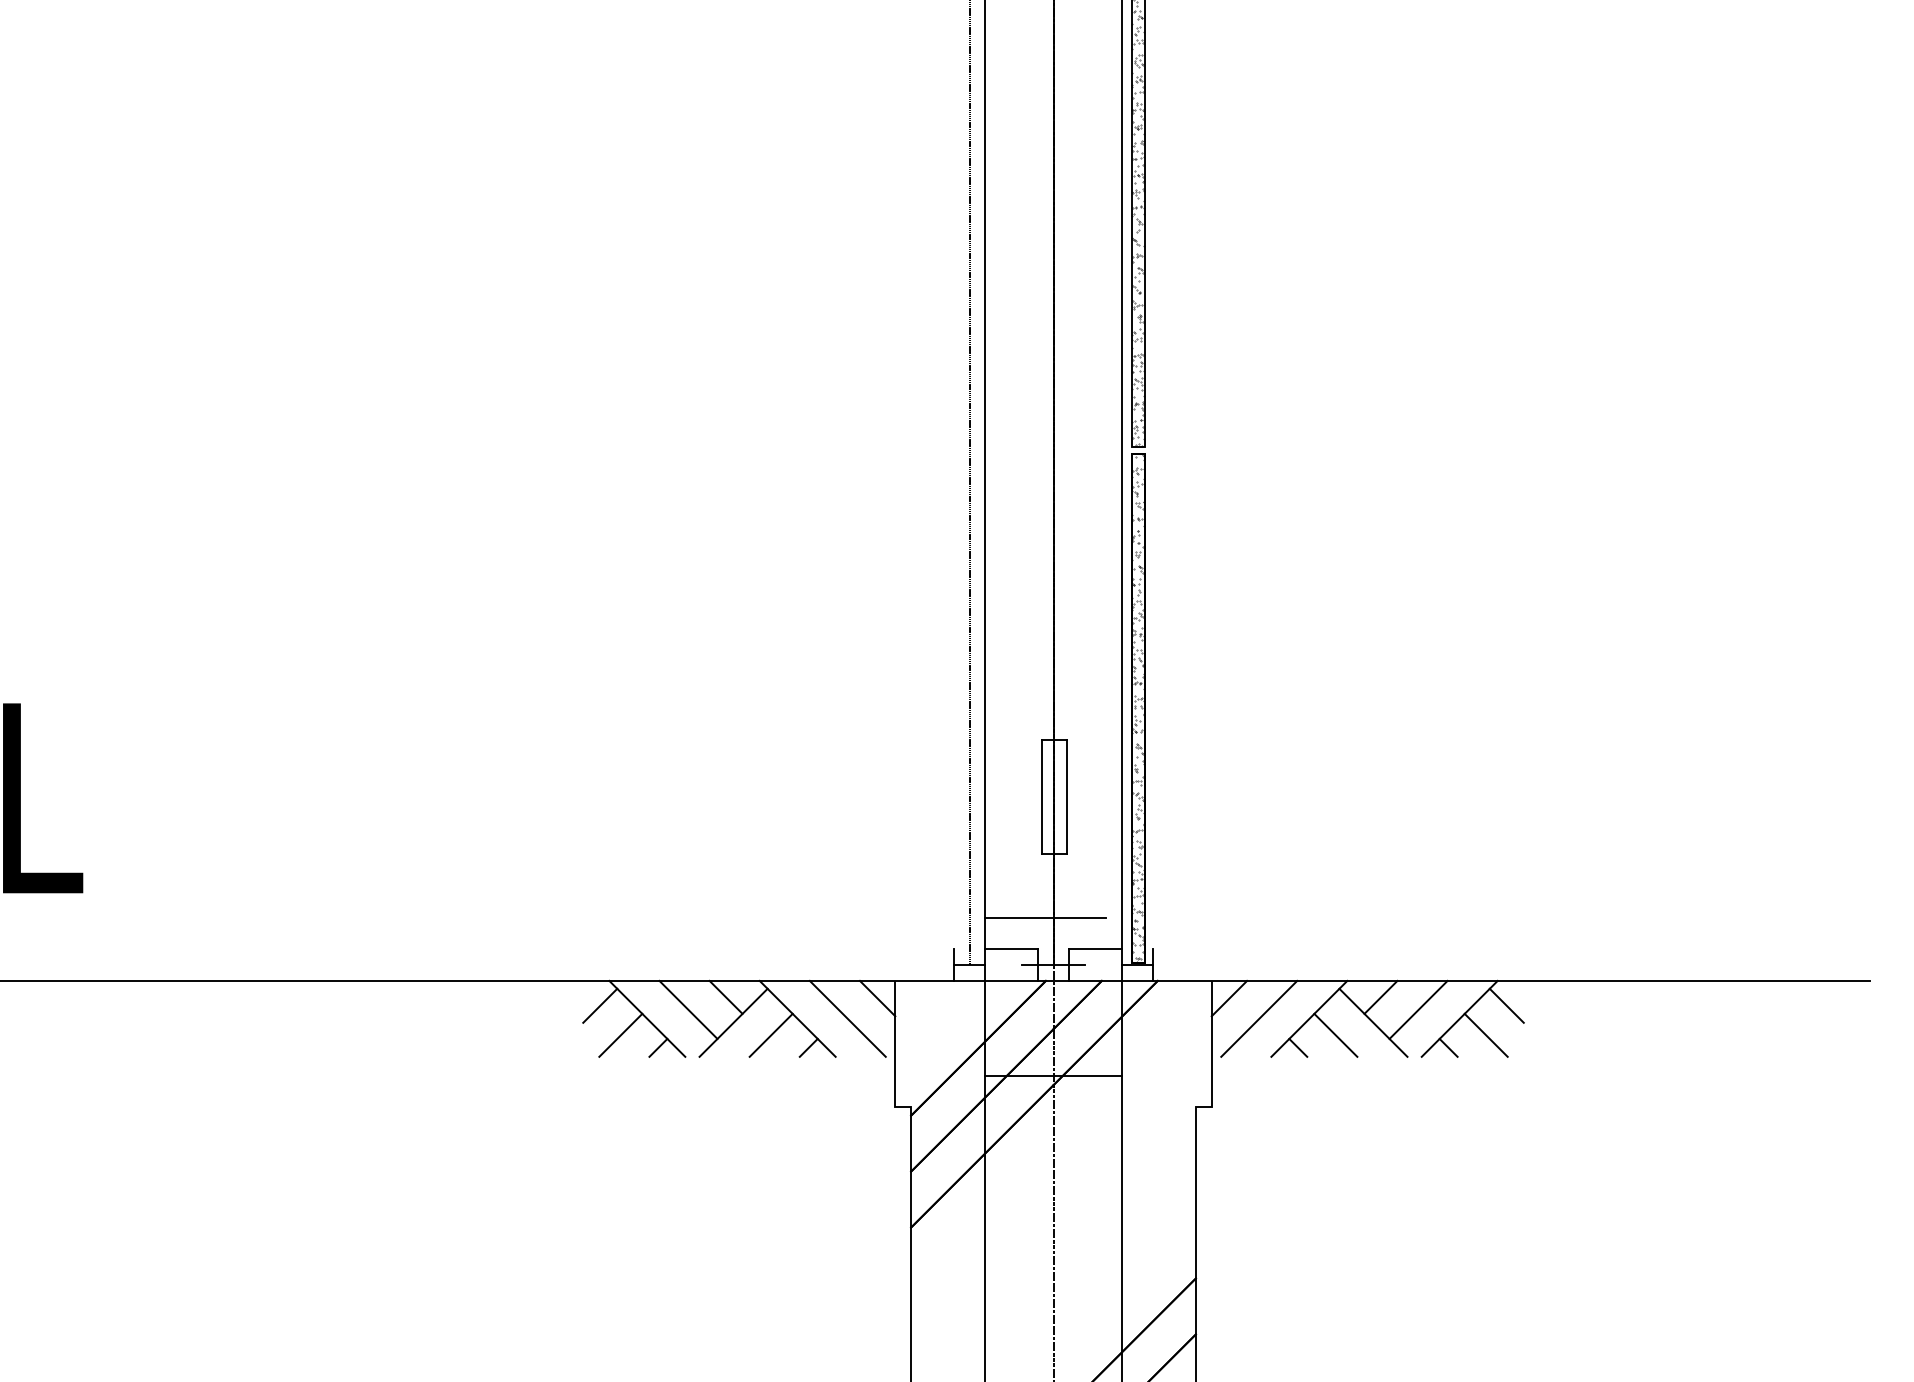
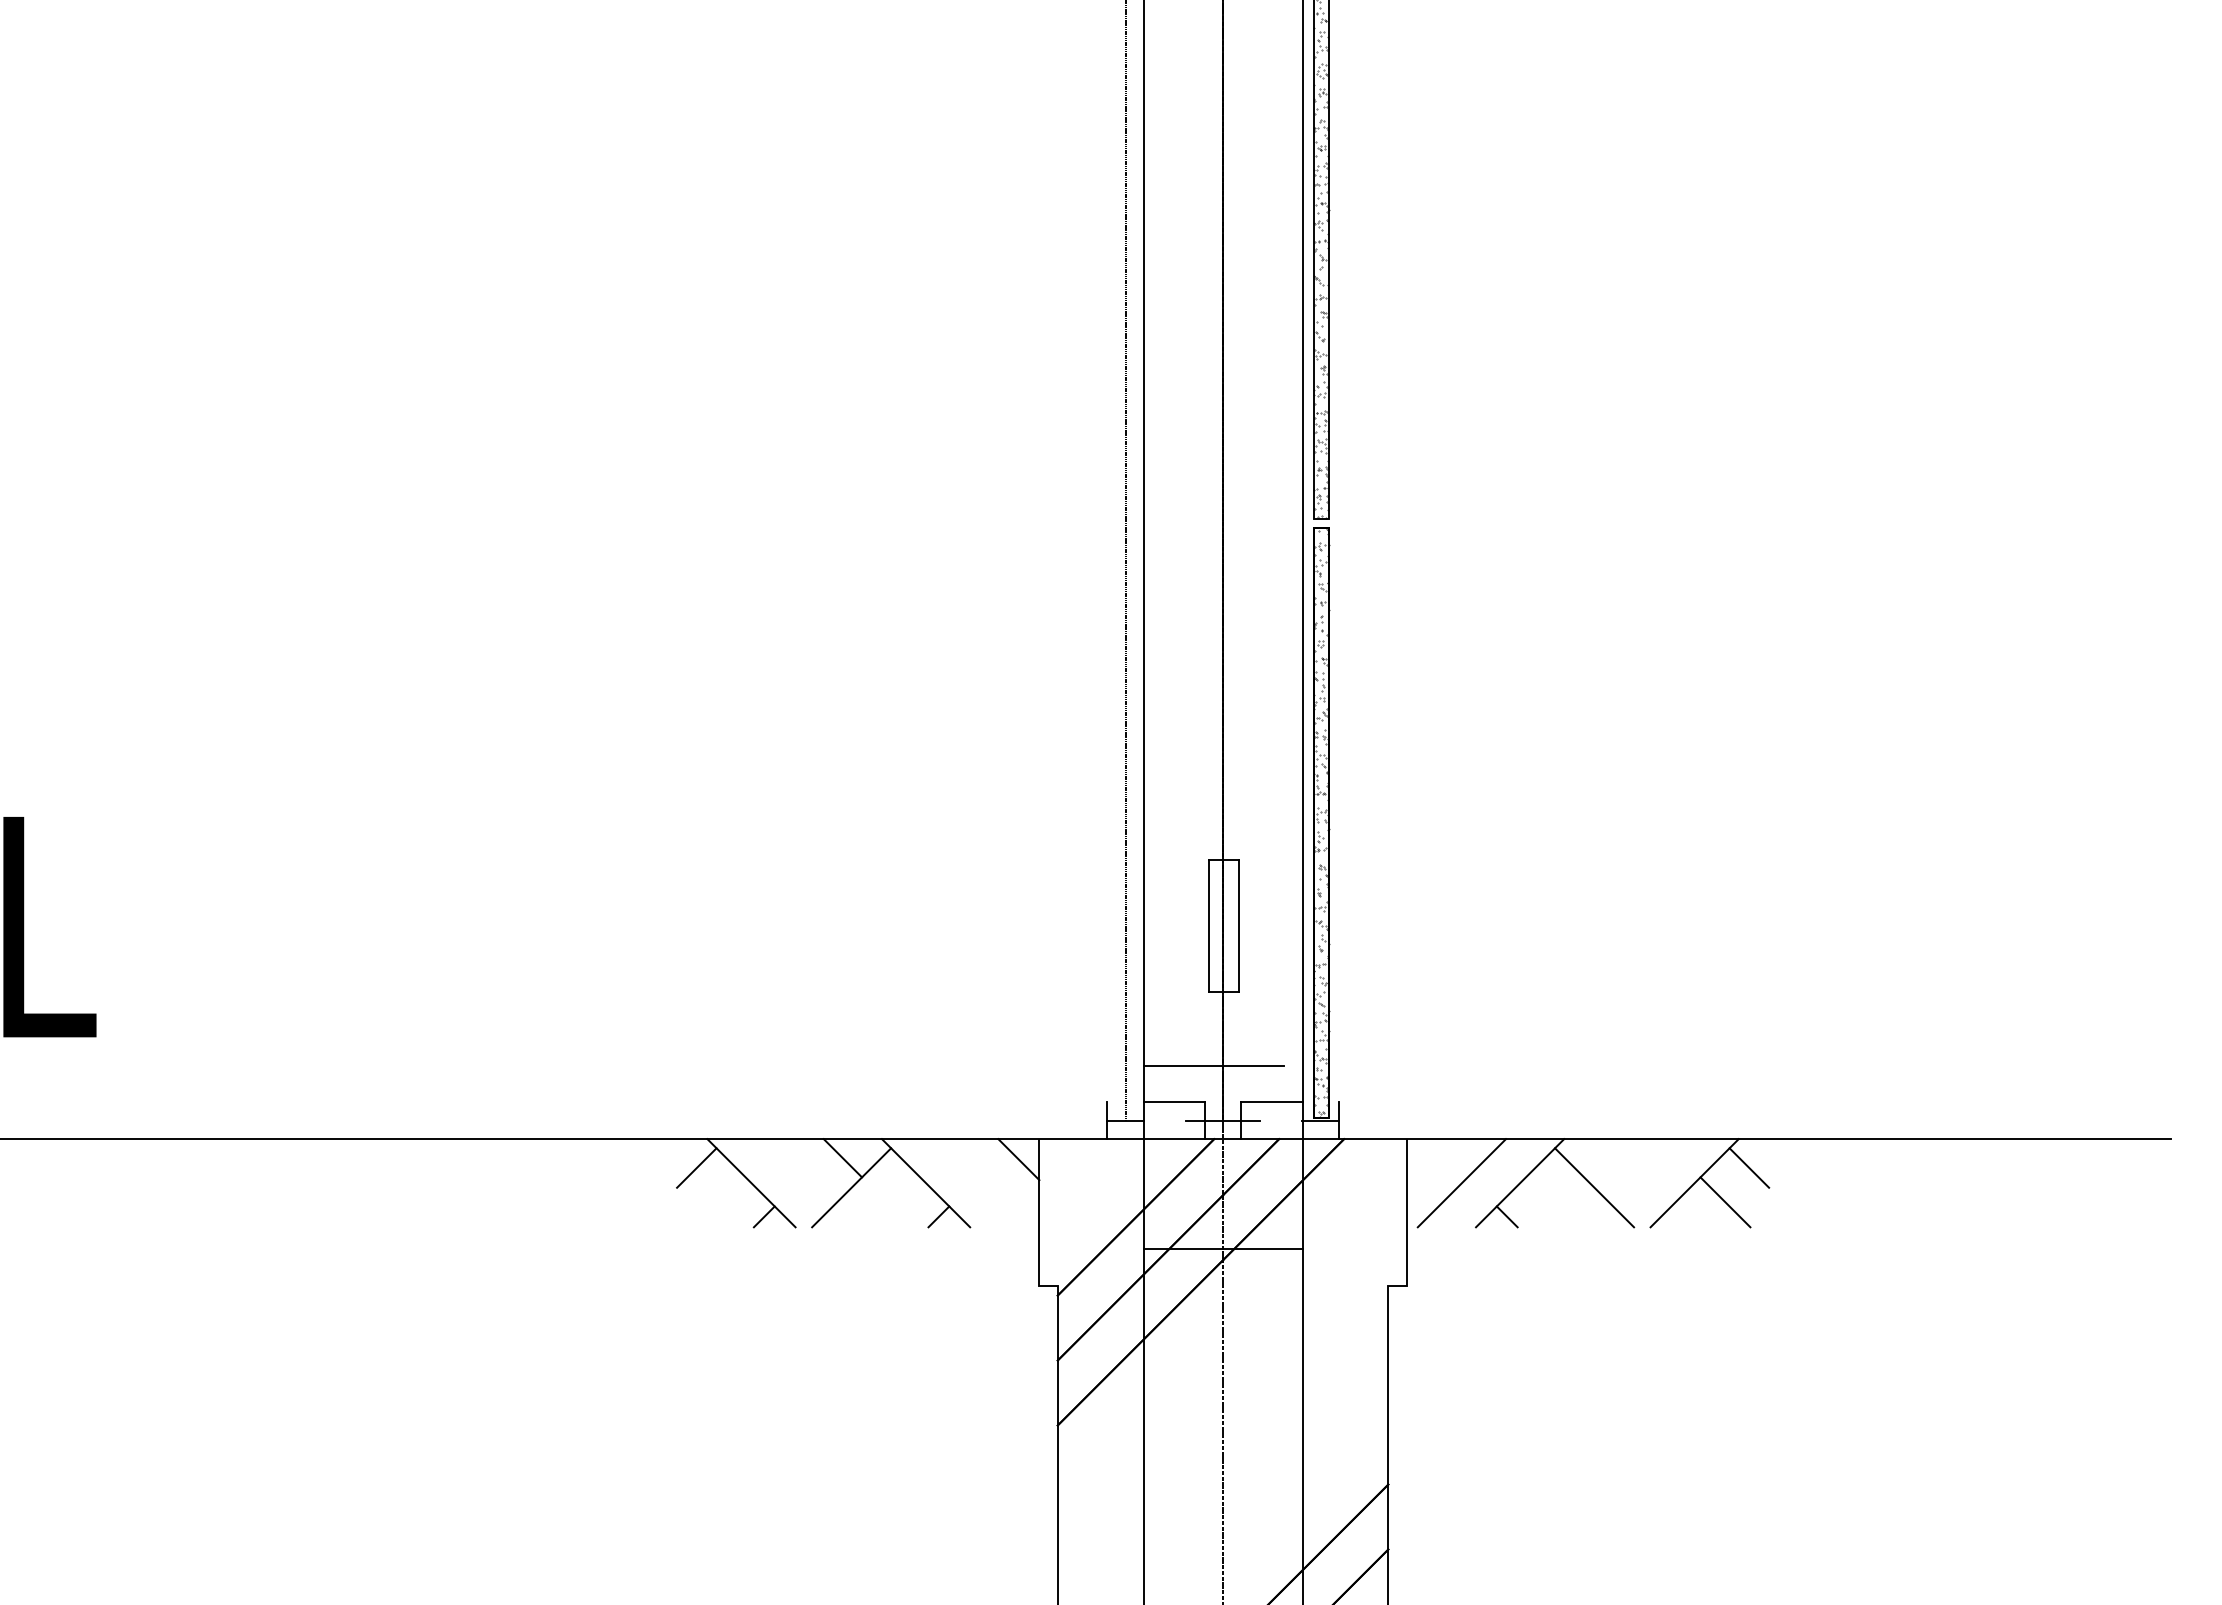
line: (1381, 997) -> (1603, 1158), removed
line: (1228, 998) -> (1426, 1159), removed
line: (687, 1009) -> (798, 1172), removed
line: (1418, 1009) -> (1646, 1172), removed
line: (848, 1019) -> (984, 1183), removed
line: (620, 1035) -> (720, 1202), removed
line: (771, 1035) -> (895, 1202), removed
line: (1335, 1035) -> (1550, 1202), removed
line: (1448, 1047) -> (1681, 1216), removed

